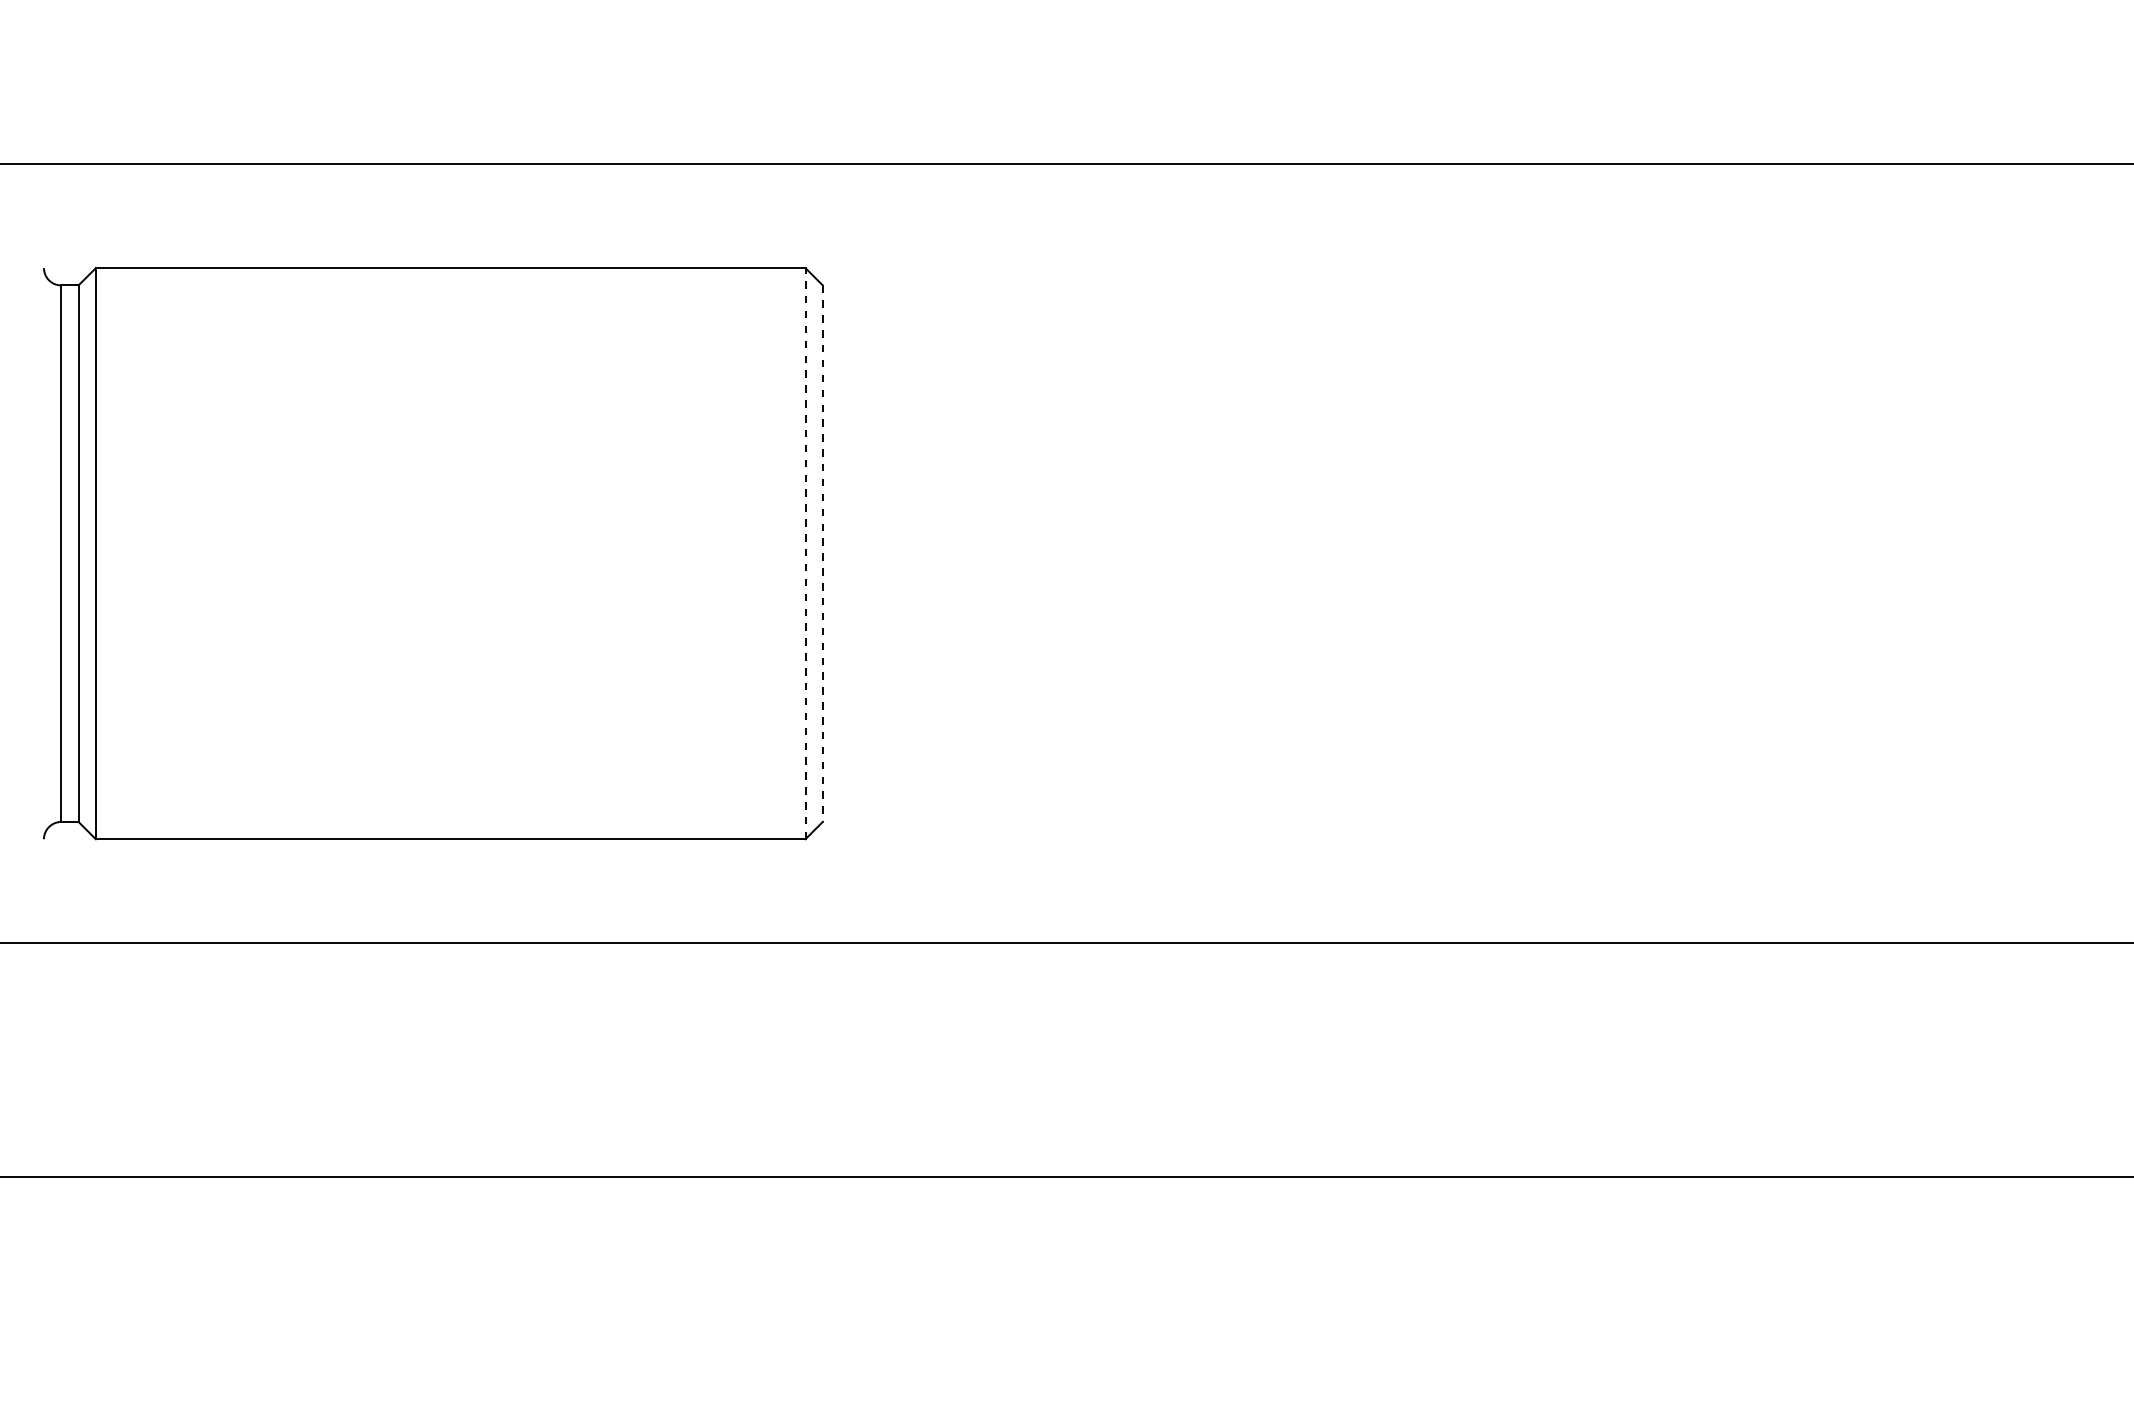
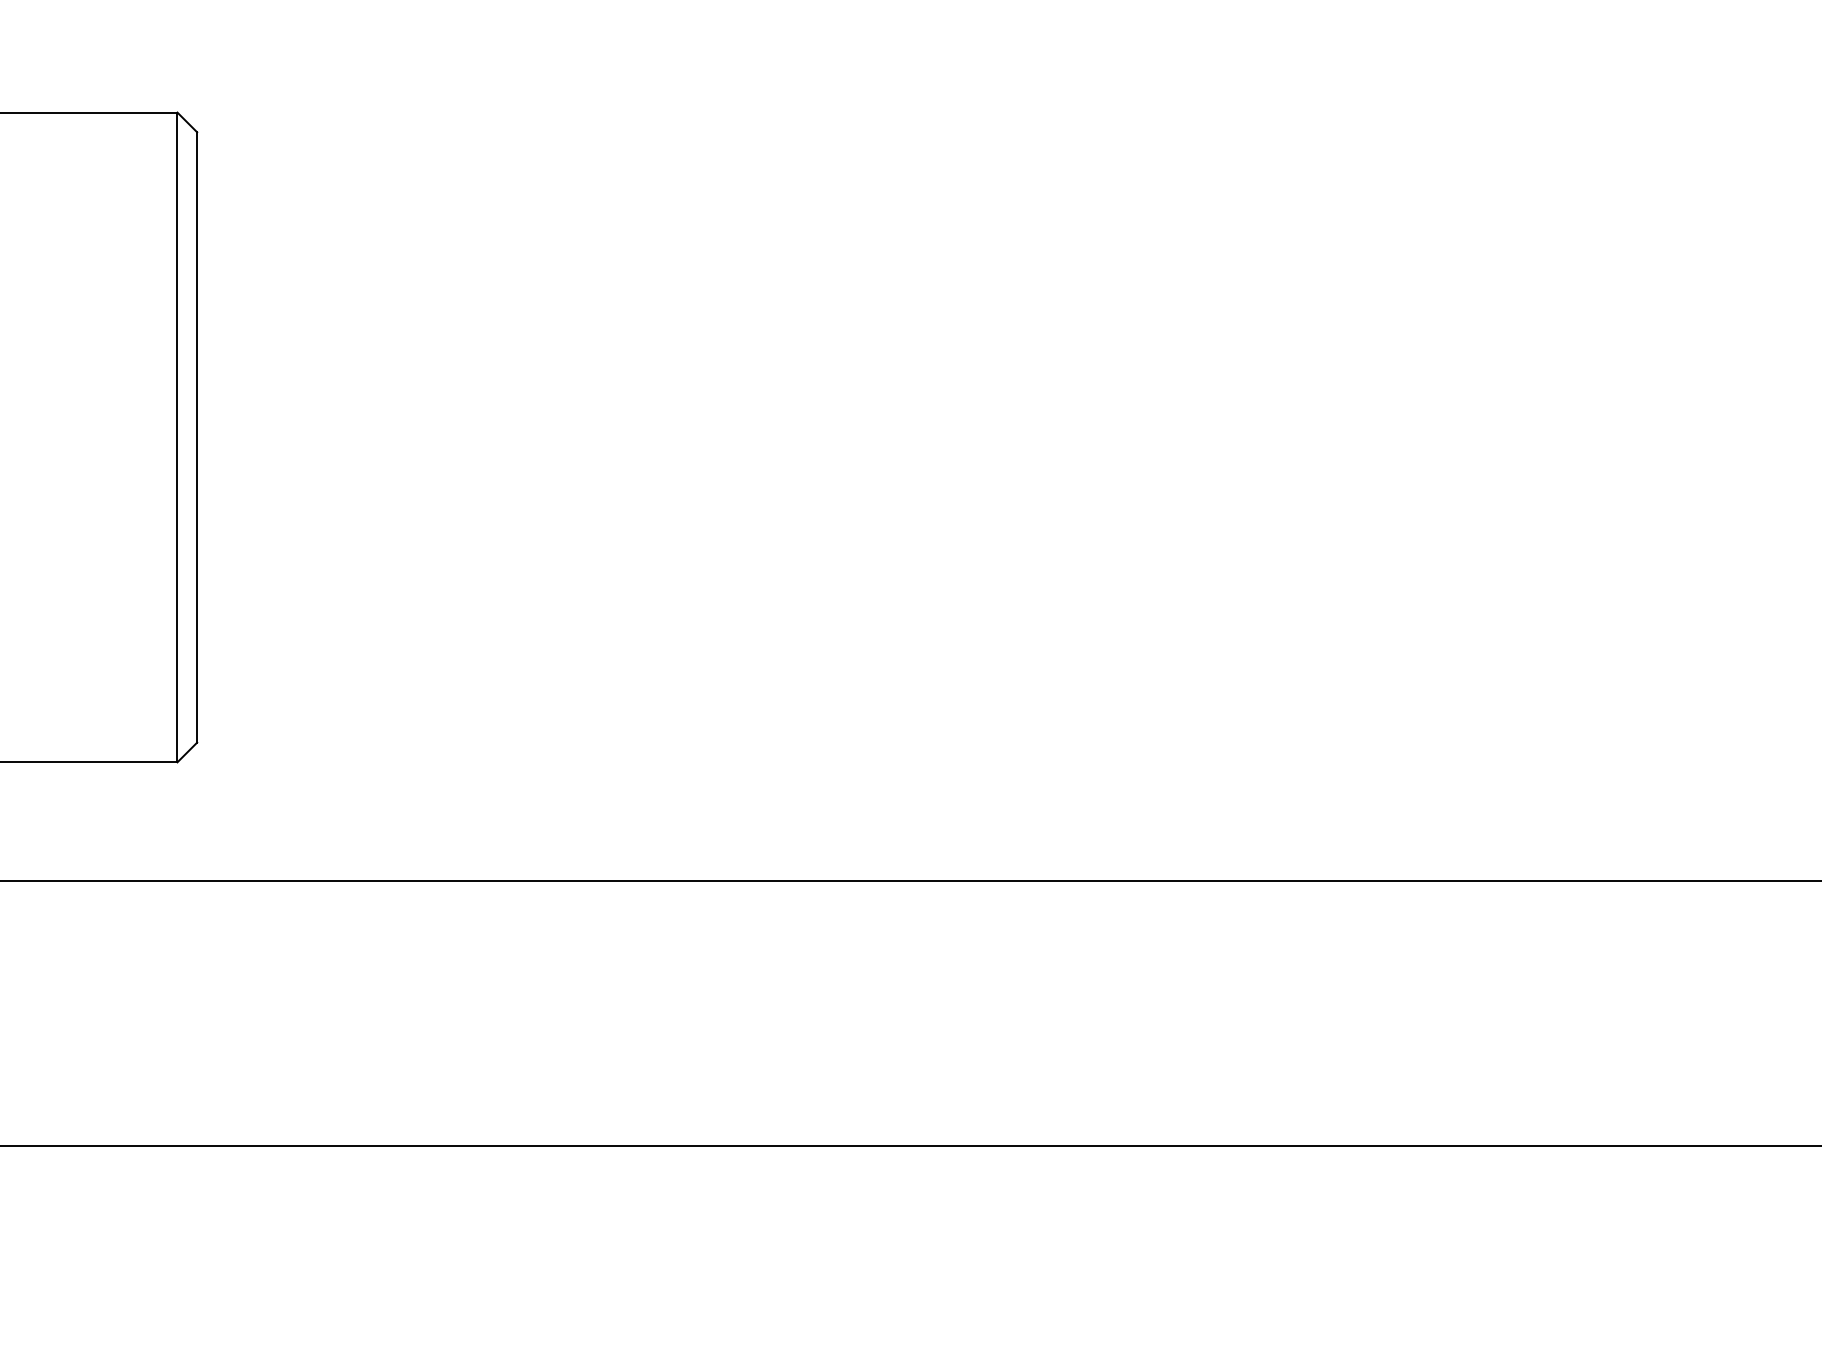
line: (805, 553) -> (177, 437), dashed -> solid
line: (822, 554) -> (196, 438), dashed -> solid

